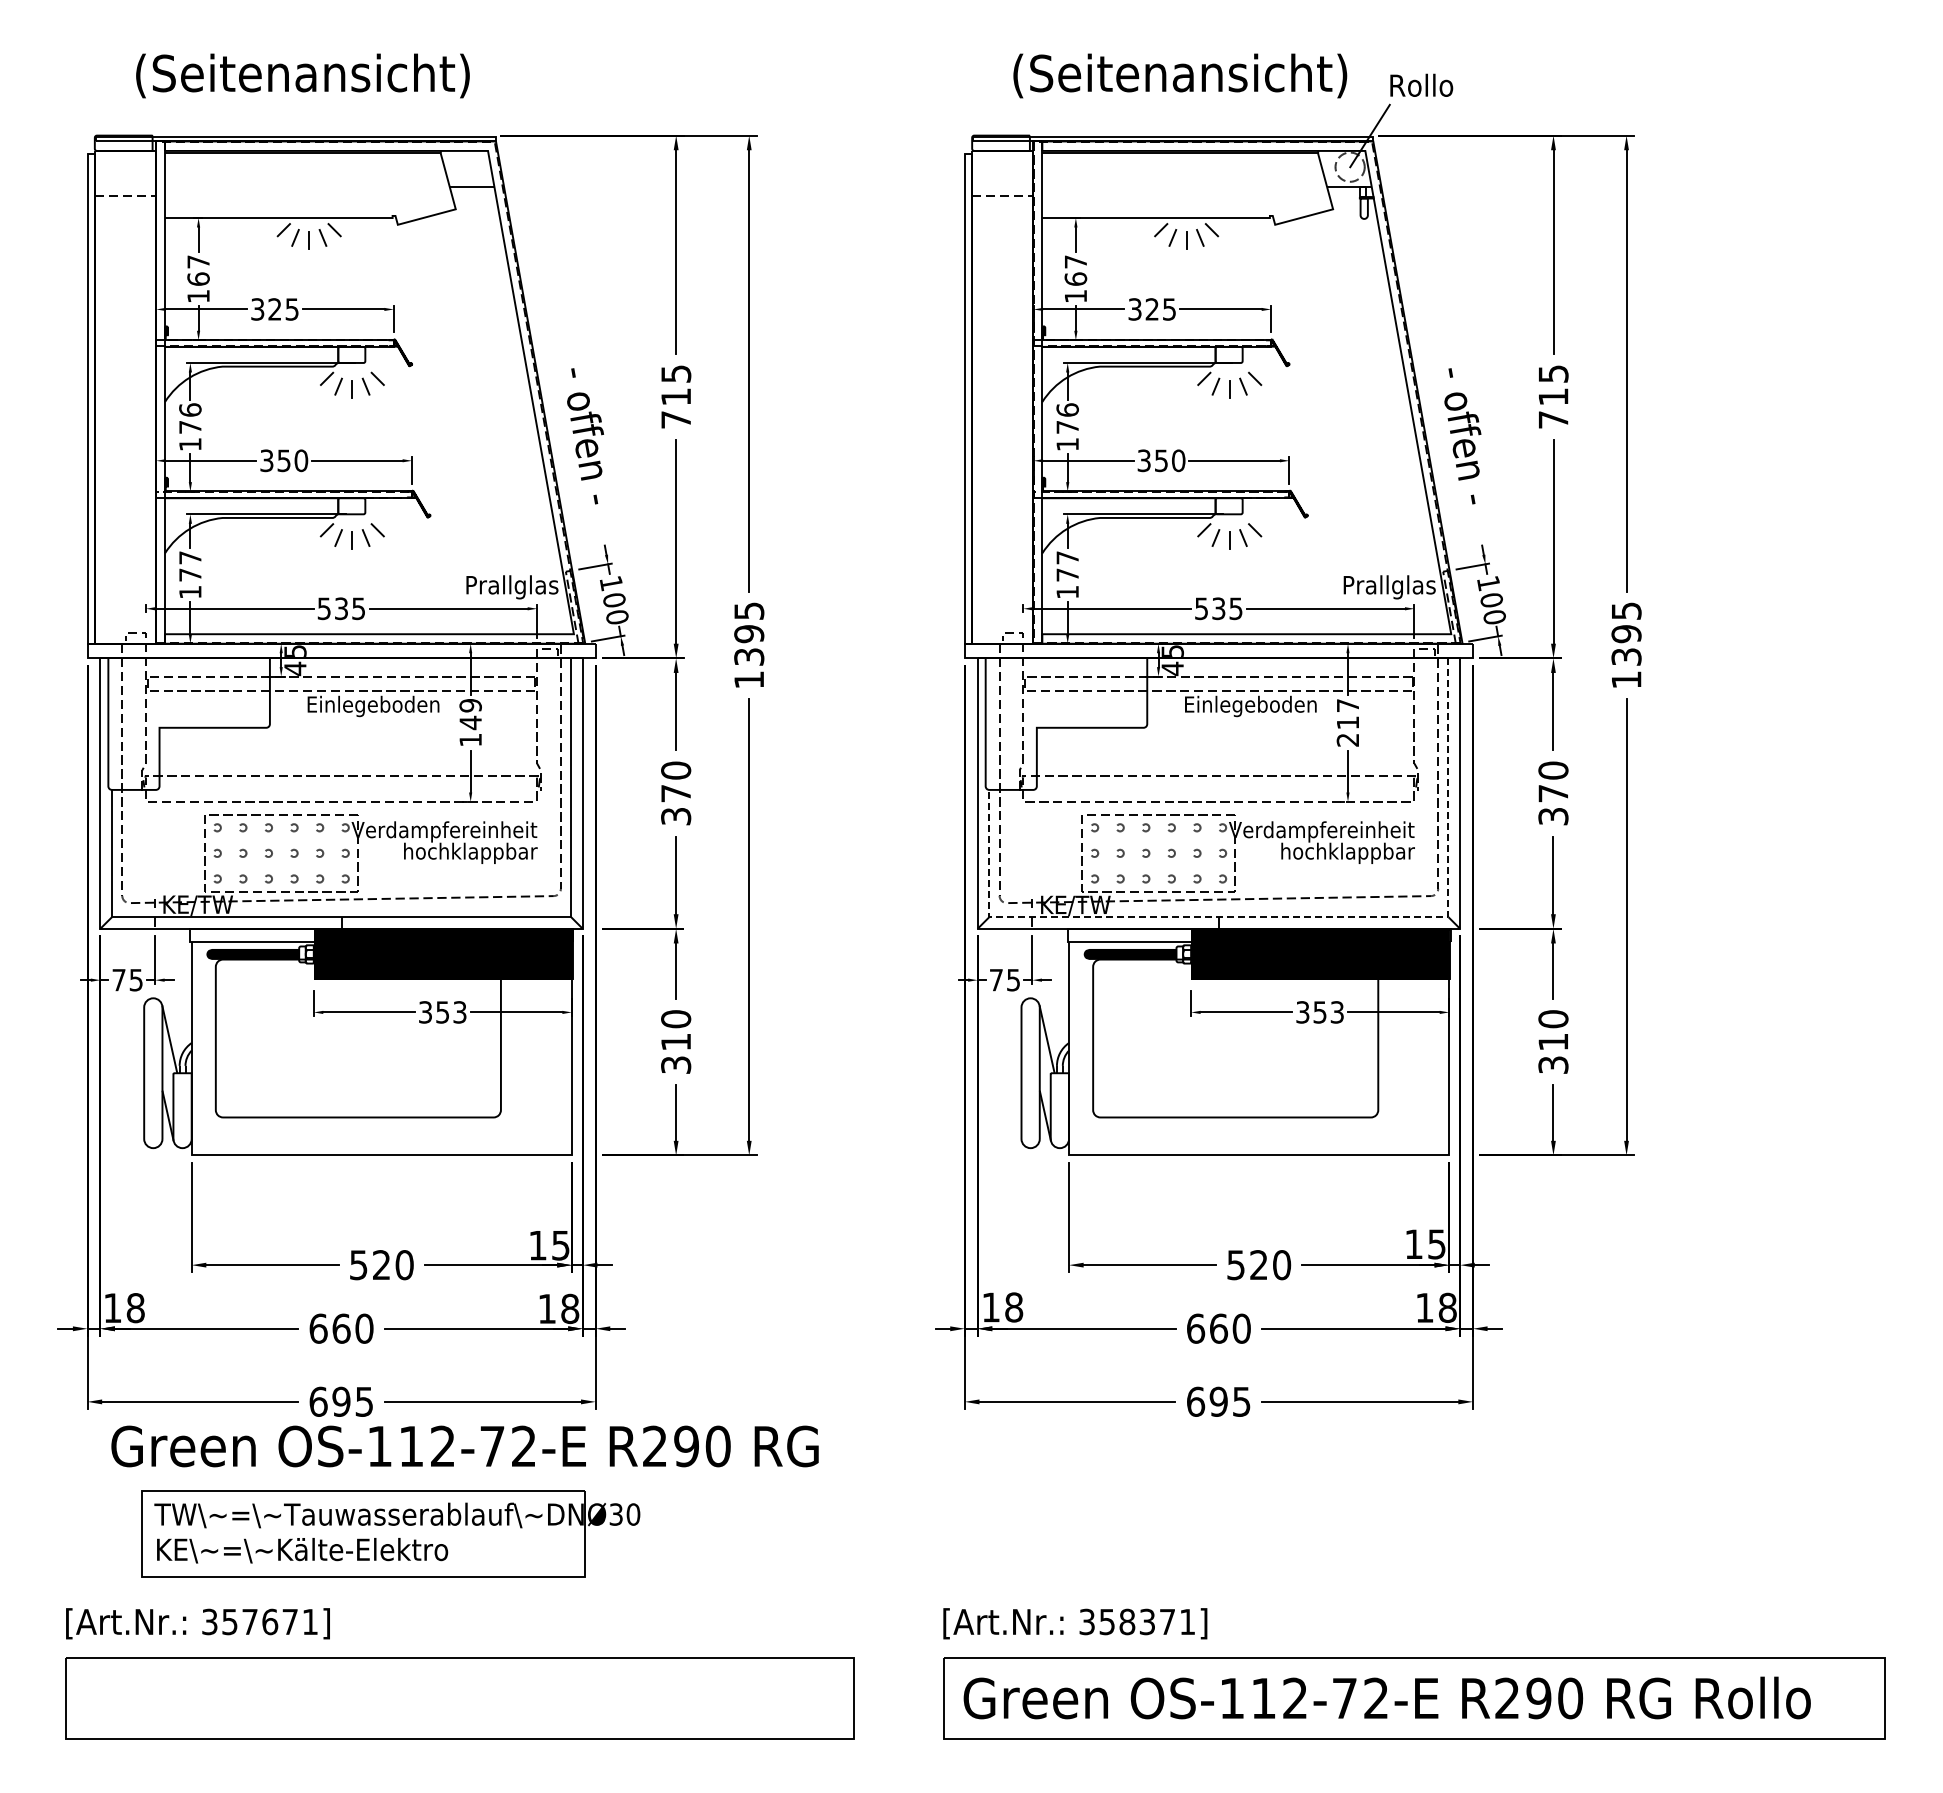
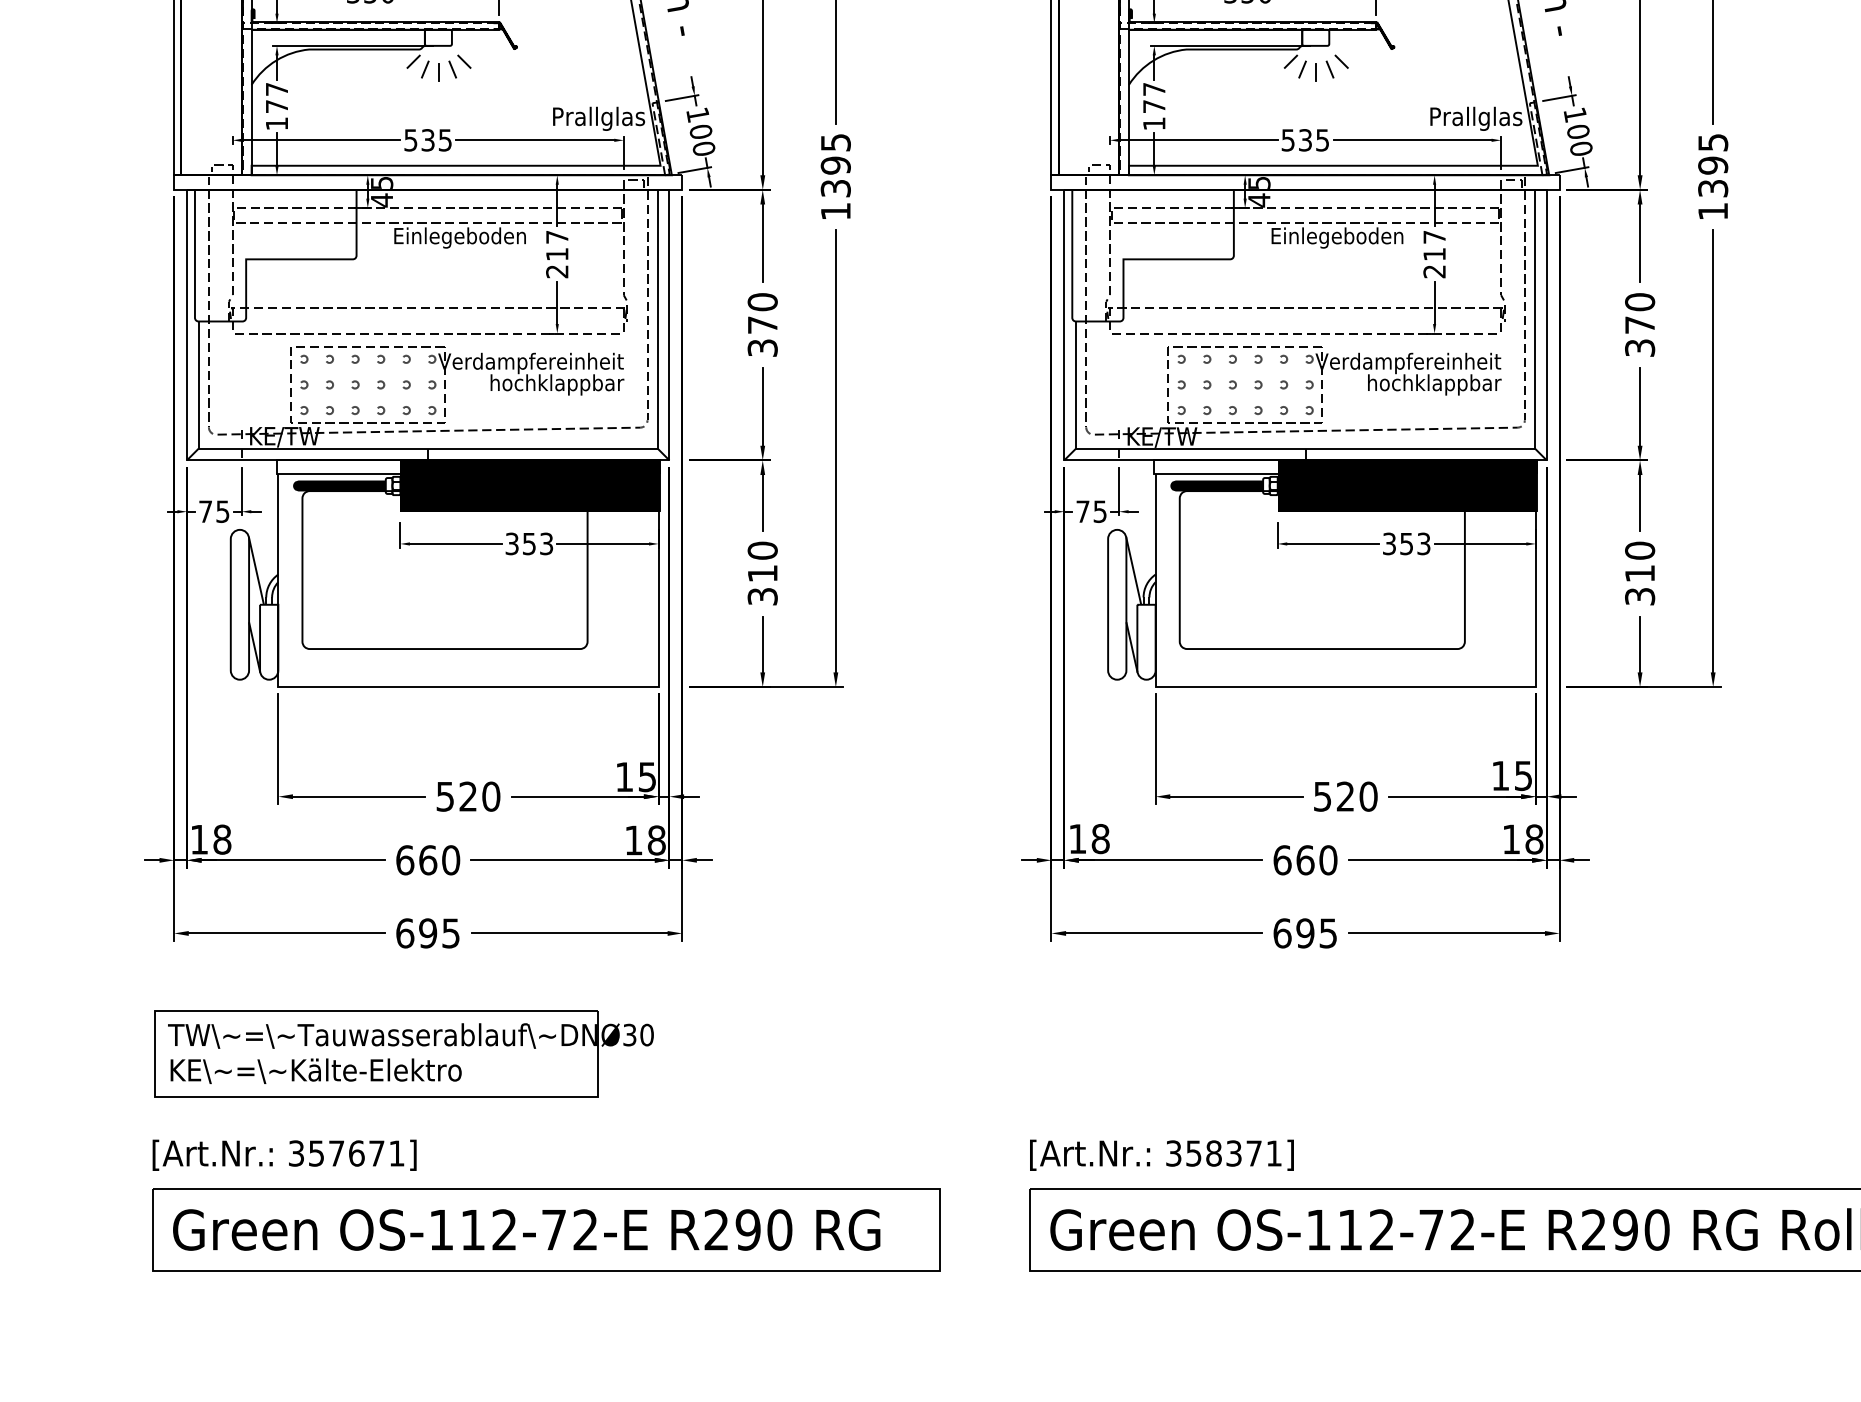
text: (470, 722) -> (557, 254), 149 -> 217
line: (1283, 917) -> (1370, 449), dashed -> solid
text: (464, 1446) -> (526, 1230), moved
part: (390, 1533) -> (404, 1054), moved

